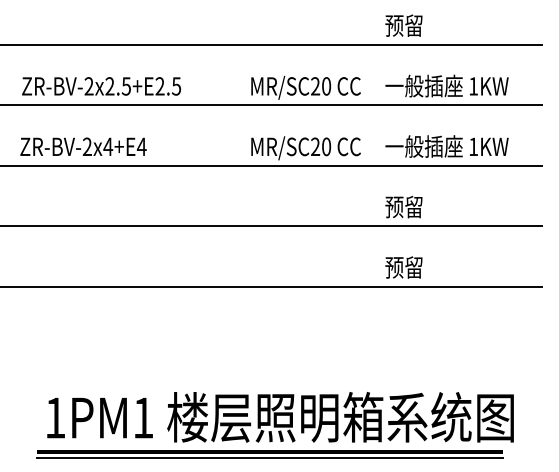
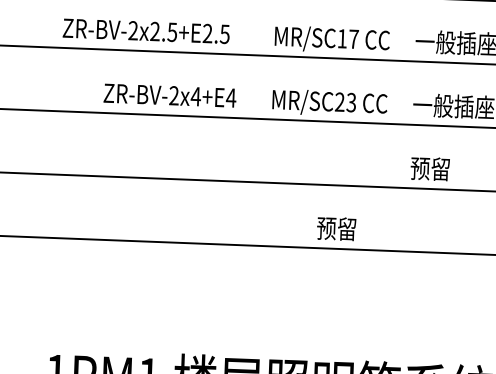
text: (101, 86) -> (146, 31), moved
text: (321, 86) -> (348, 39), MR/SC20 -> MR/SC17
text: (83, 146) -> (170, 95), moved
text: (326, 146) -> (351, 102), MR/SC20 -> MR/SC23
text: (403, 267) -> (336, 228), moved

